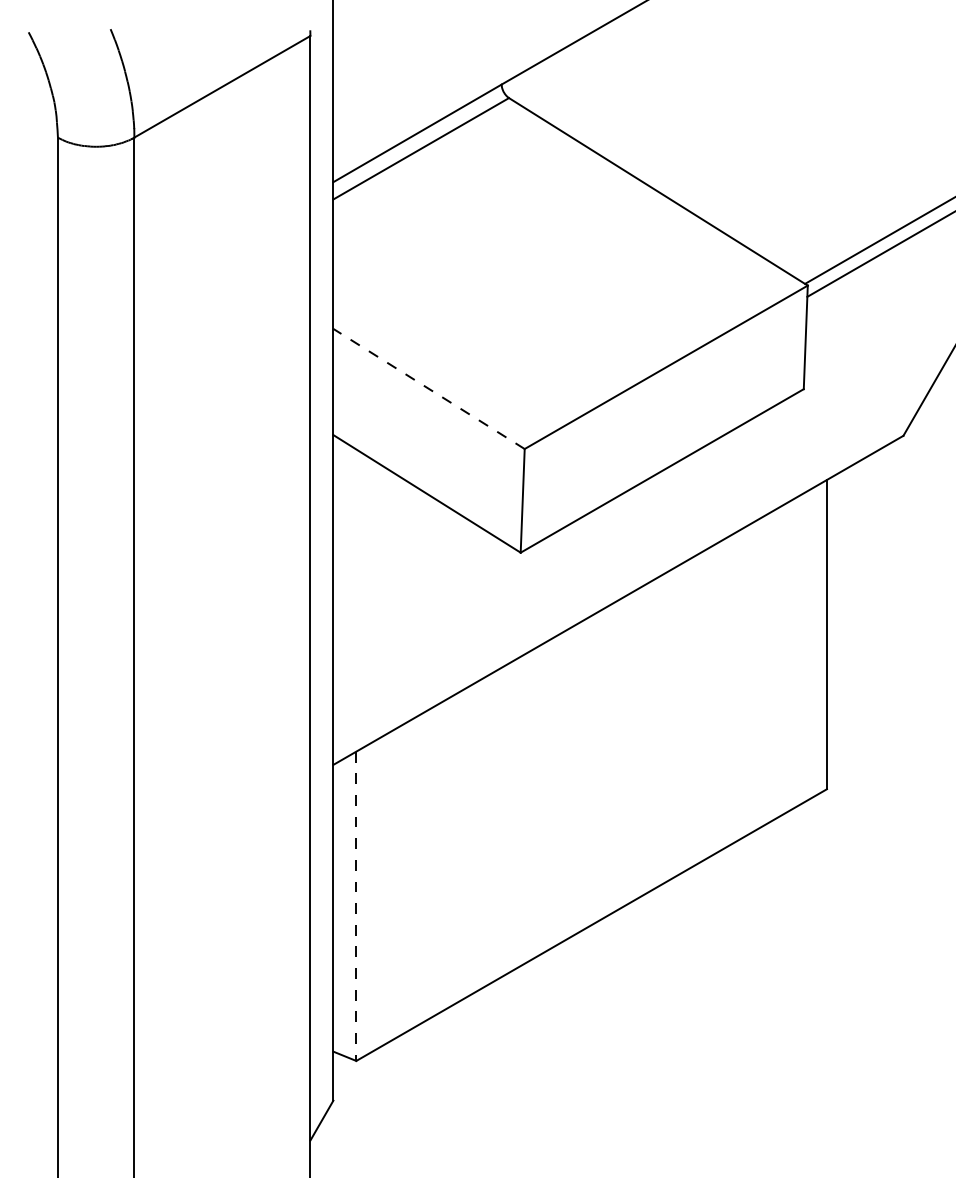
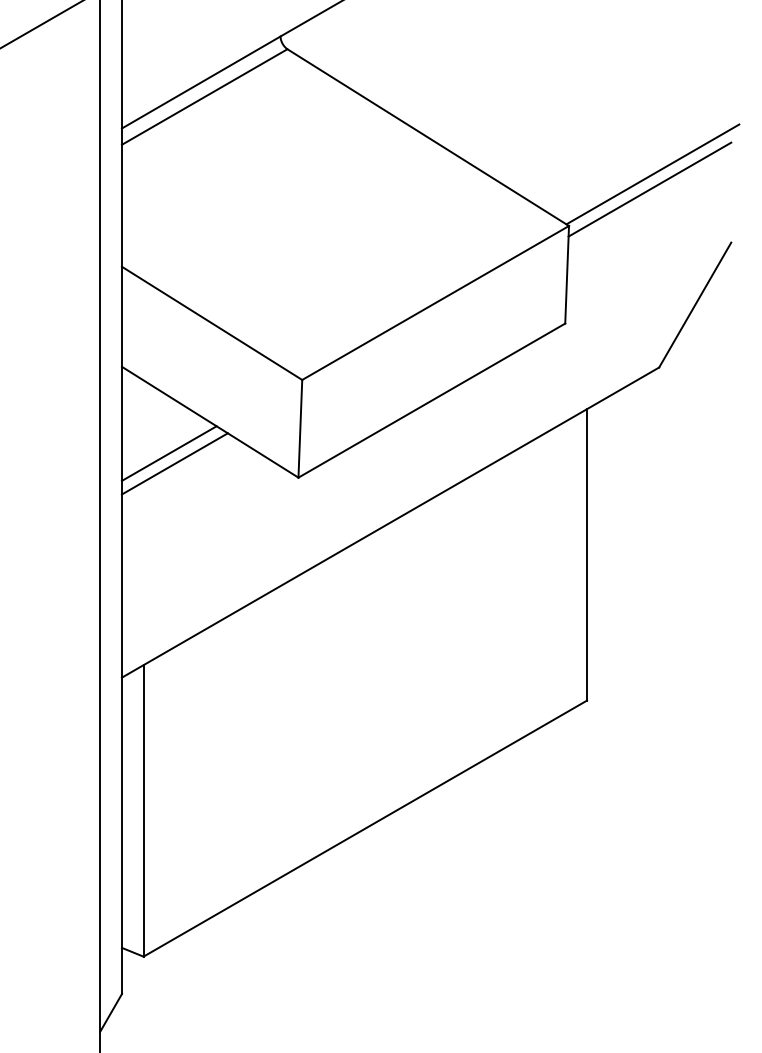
line: (429, 388) -> (212, 322), dashed -> solid
line: (383, 527) -> (169, 453), added
line: (389, 537) -> (174, 463), added
line: (356, 906) -> (143, 811), dashed -> solid

